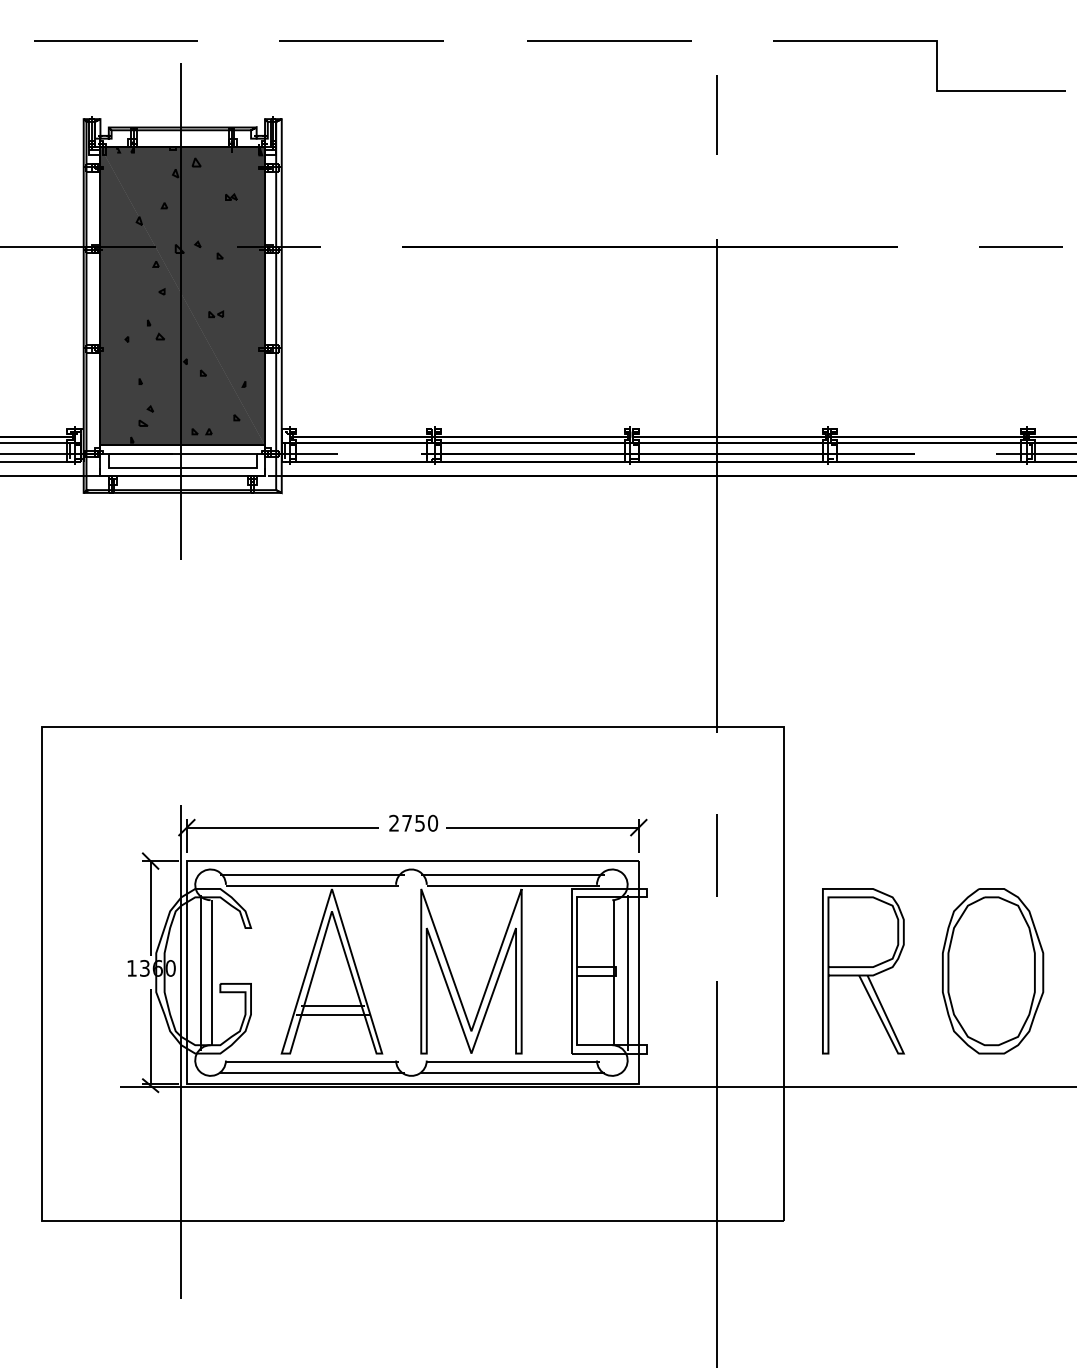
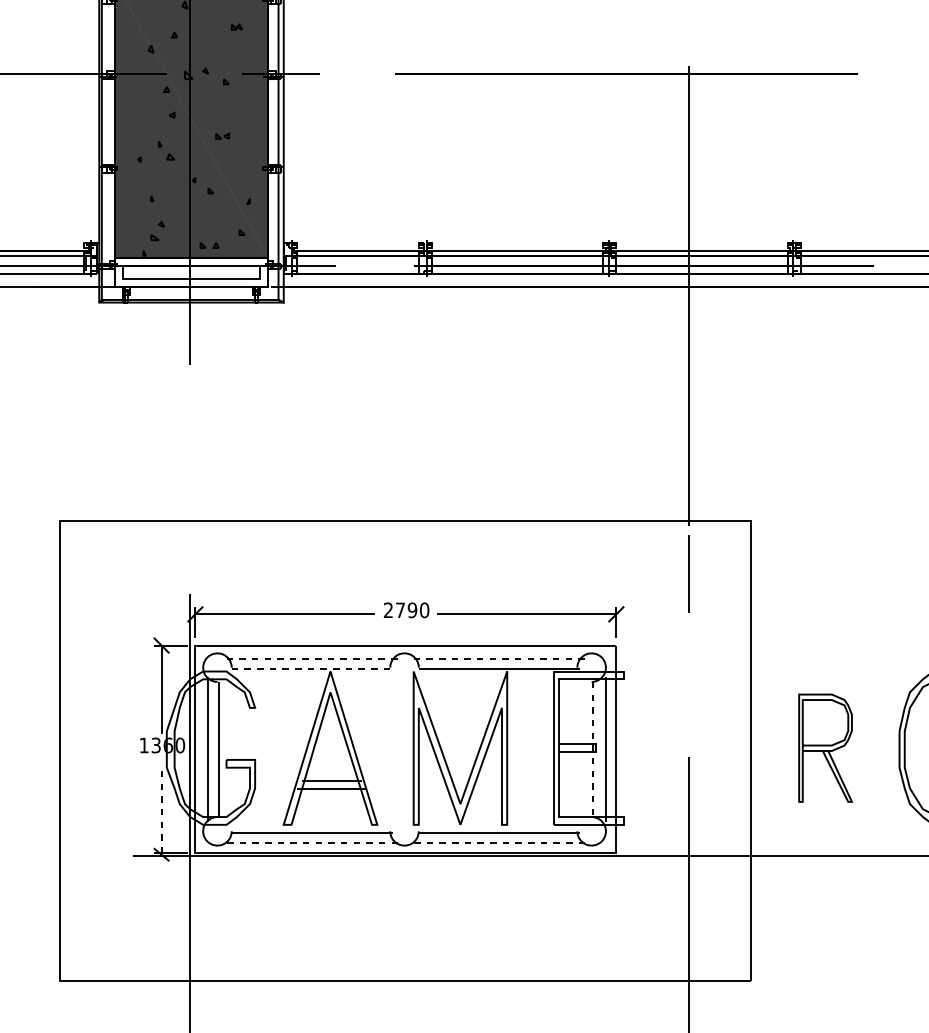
text: (420, 822) -> (412, 609), 2750 -> 2790
line: (716, 855) -> (688, 574), moved
line: (312, 875) -> (312, 658), solid -> dashed
line: (513, 875) -> (499, 658), solid -> dashed
line: (312, 886) -> (312, 669), solid -> dashed
part: (863, 971) -> (825, 748), size x0.7
line: (613, 972) -> (592, 749), solid -> dashed
line: (150, 1036) -> (161, 808), solid -> dashed
line: (311, 1073) -> (311, 843), solid -> dashed
line: (512, 1073) -> (498, 843), solid -> dashed

